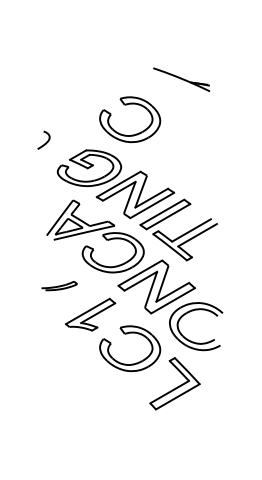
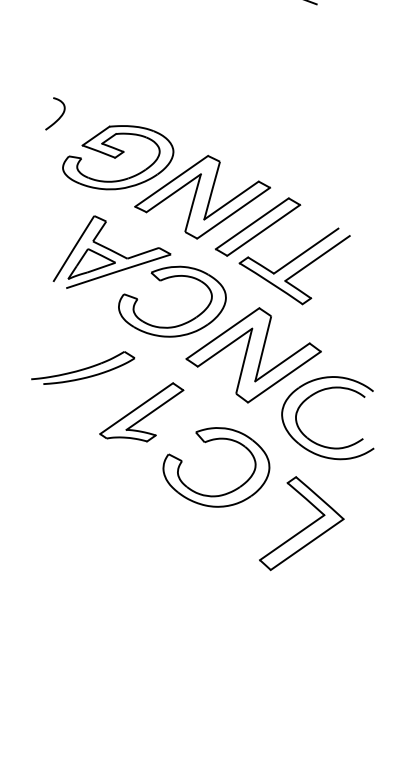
part: (127, 105) -> (175, 41), removed
curve: (46, 141) -> (59, 115), moved
part: (59, 285) -> (83, 367), size x1.67

